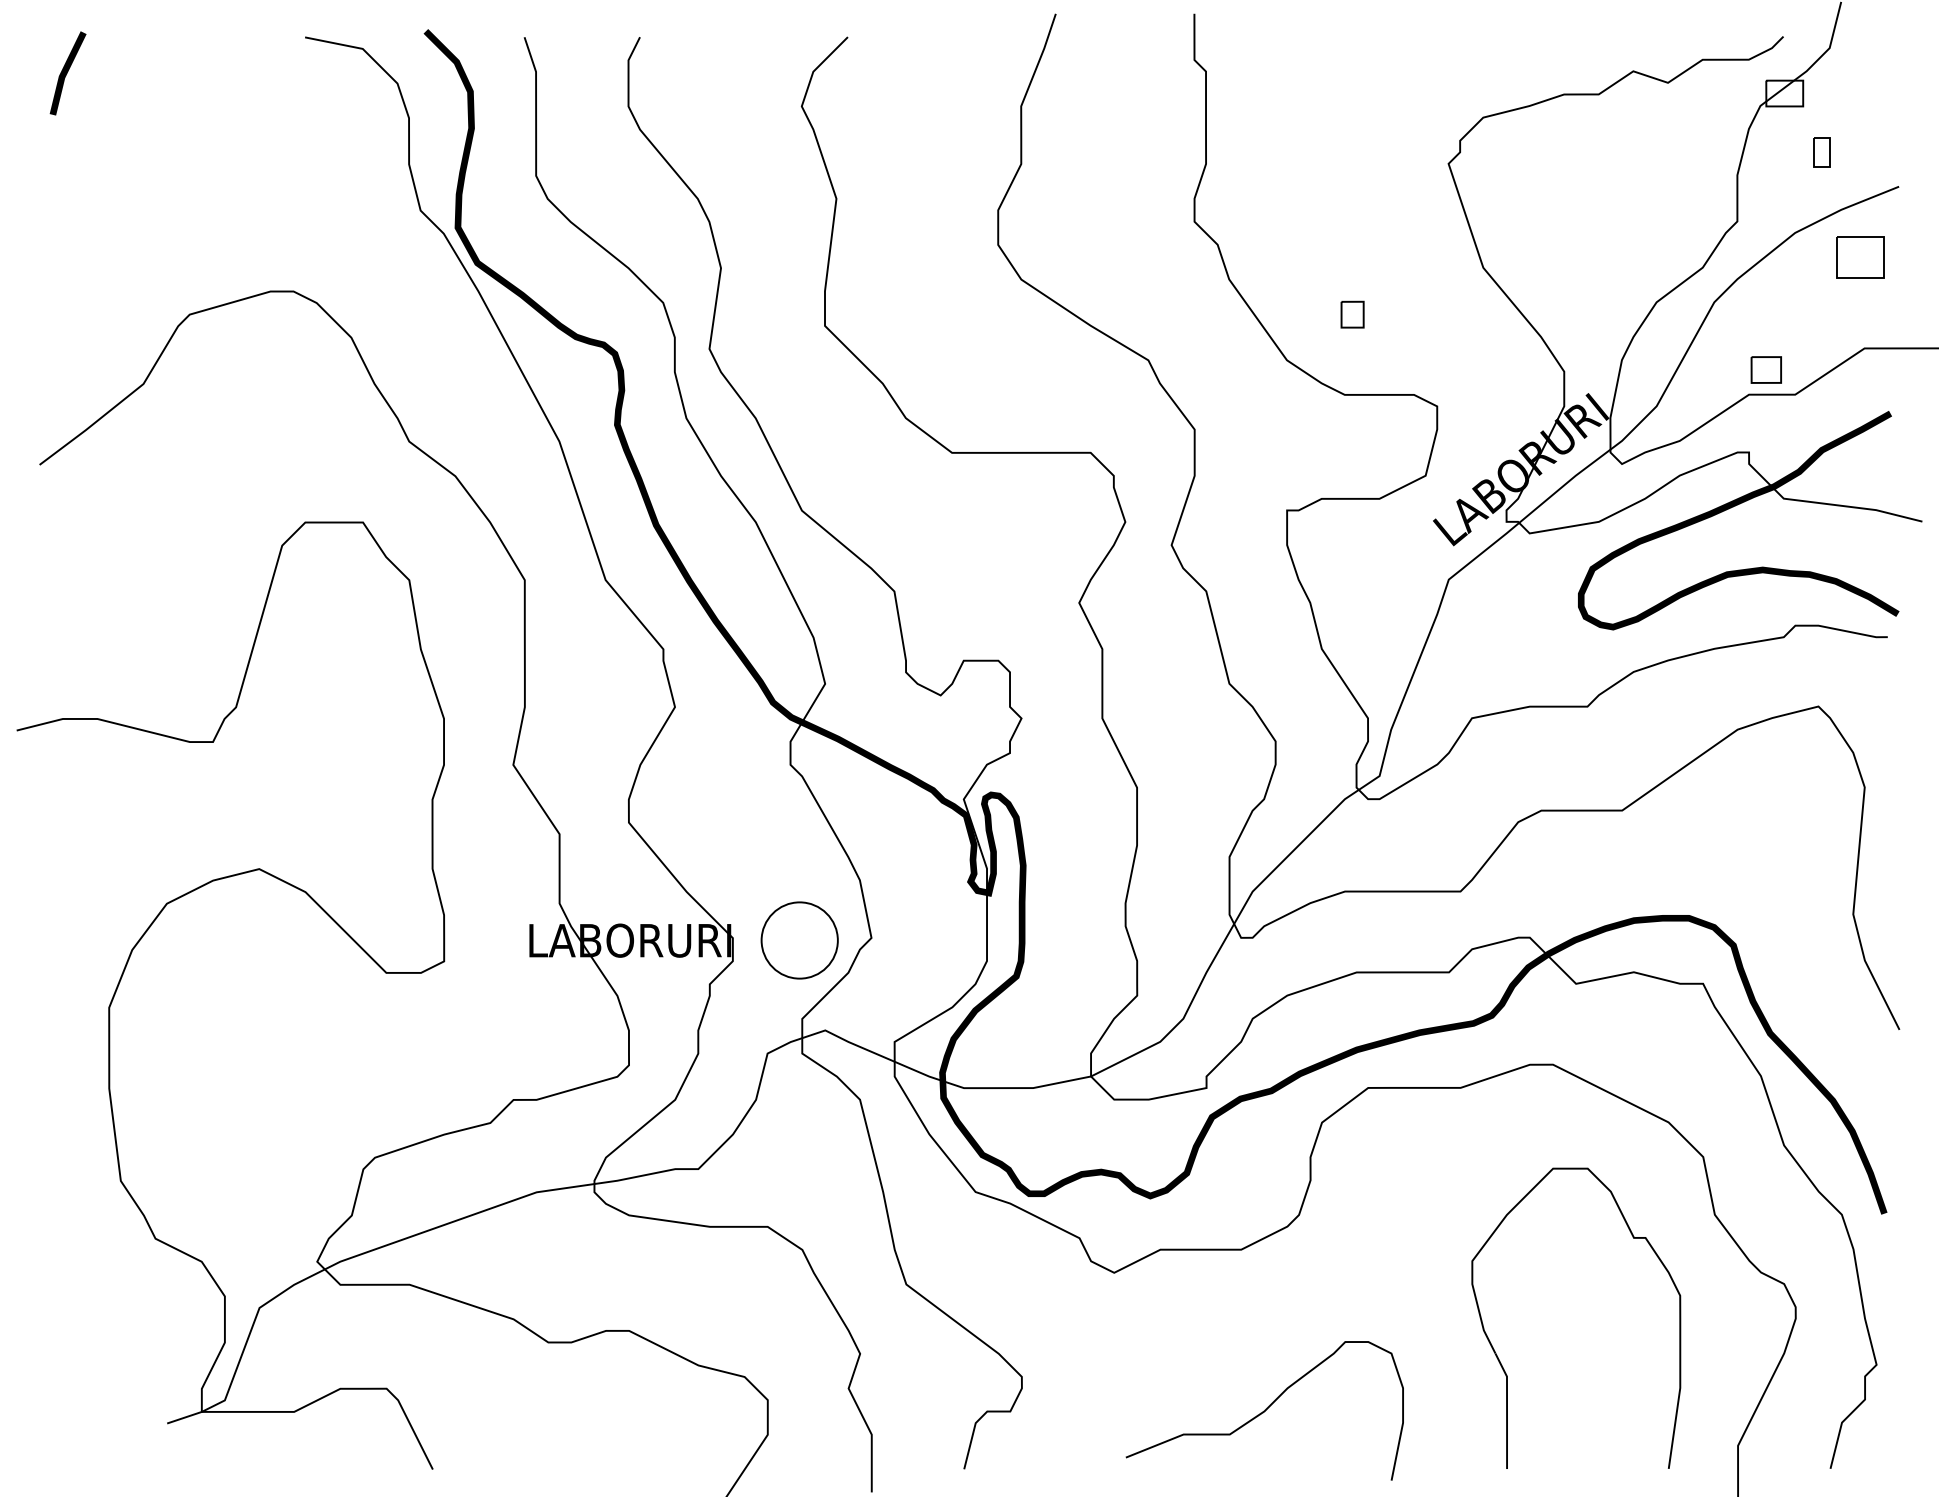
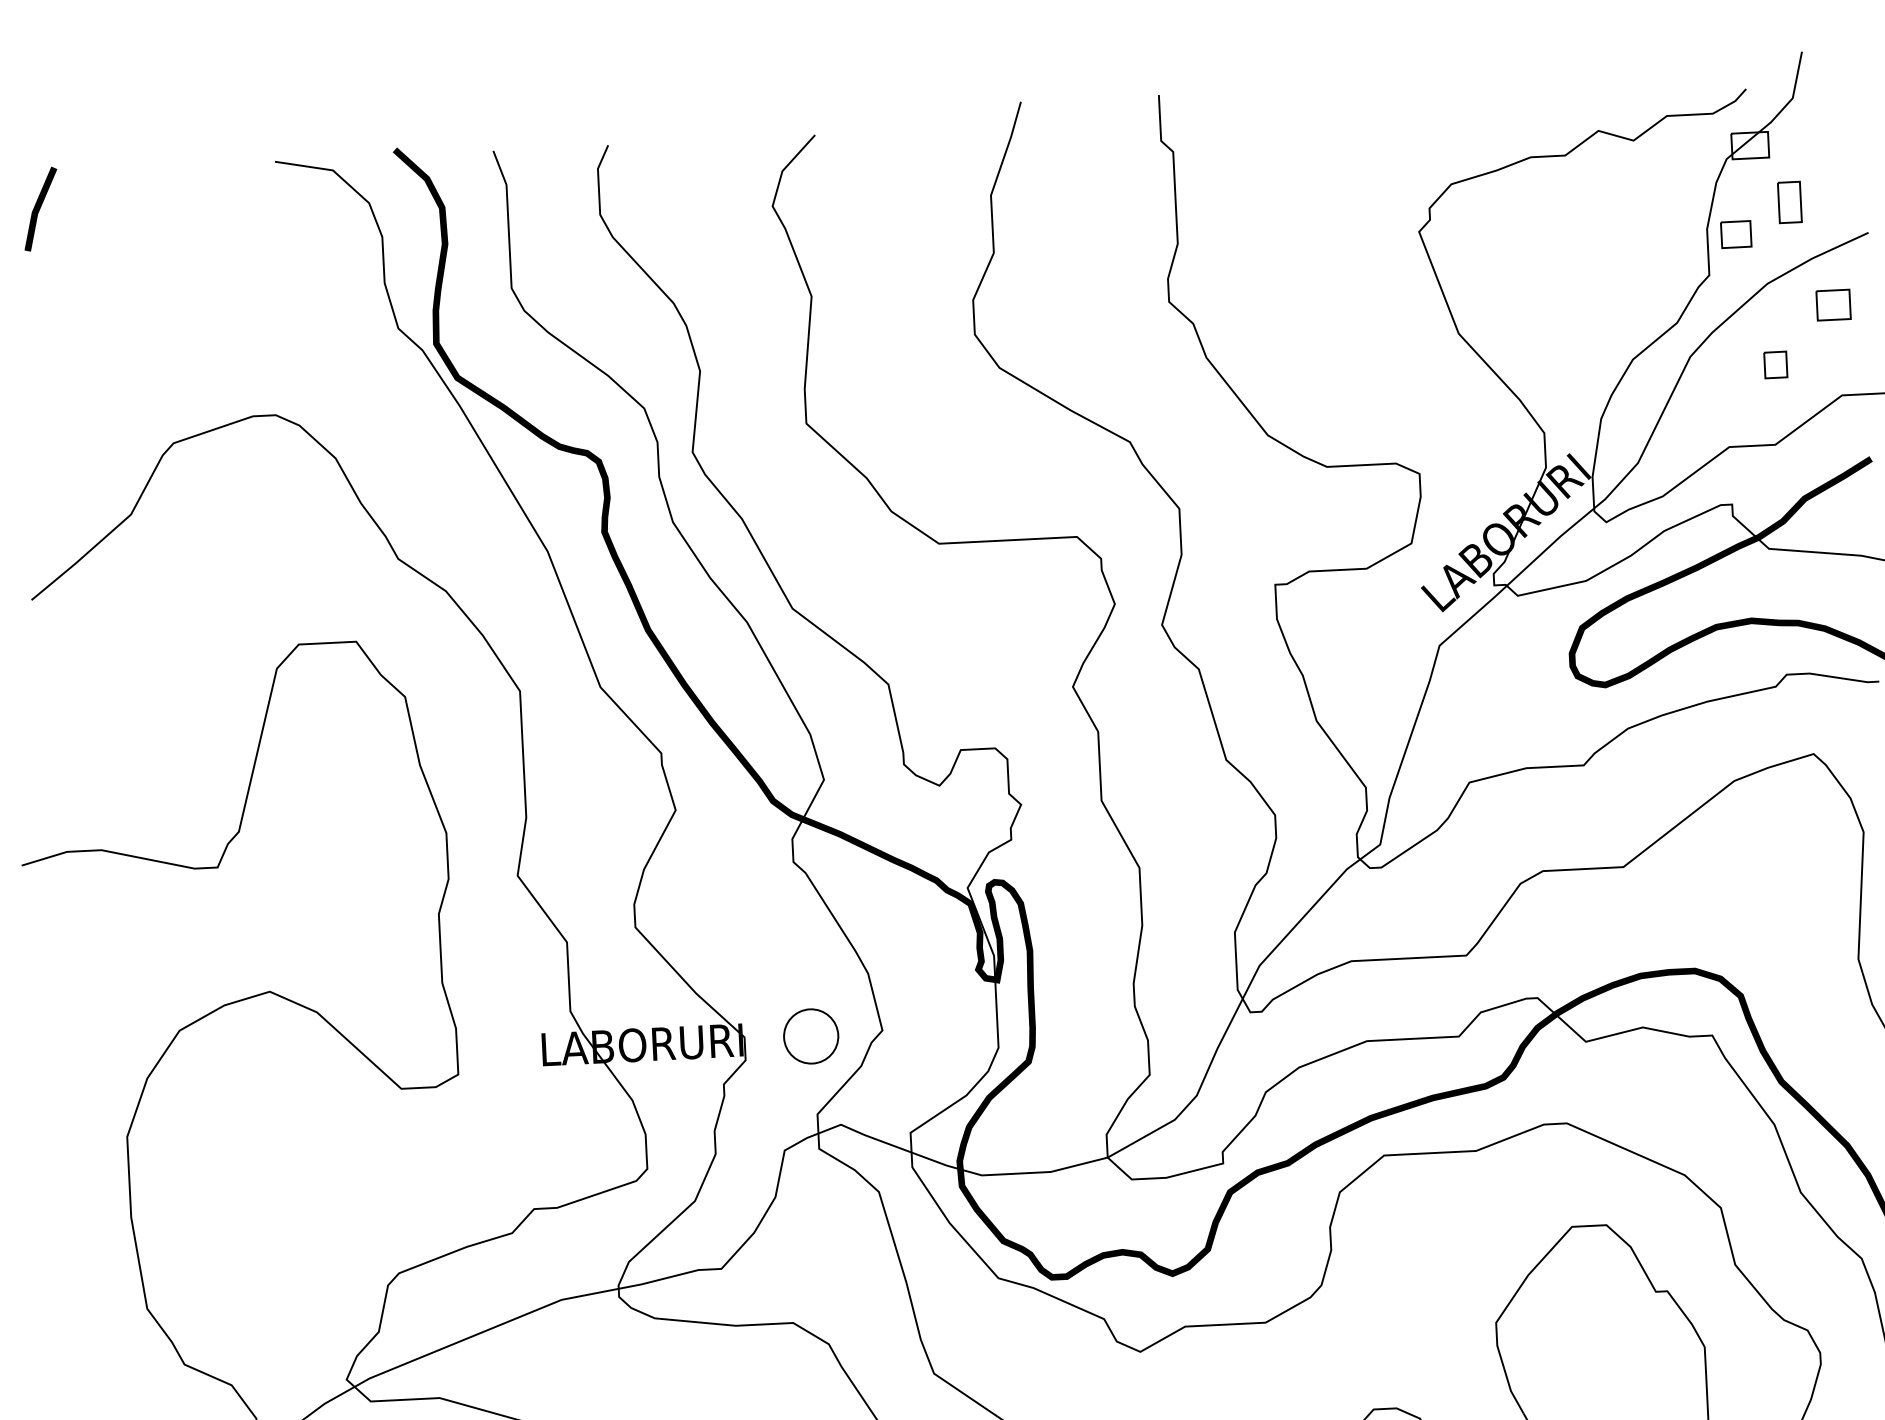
part: (1821, 152) -> (1789, 202), size x1.43
part: (1860, 257) -> (1833, 305), size x0.71
part: (1352, 314) -> (1775, 364), moved
part: (1765, 369) -> (1735, 234), moved
circle: (799, 940) -> (810, 1036), size x0.71

